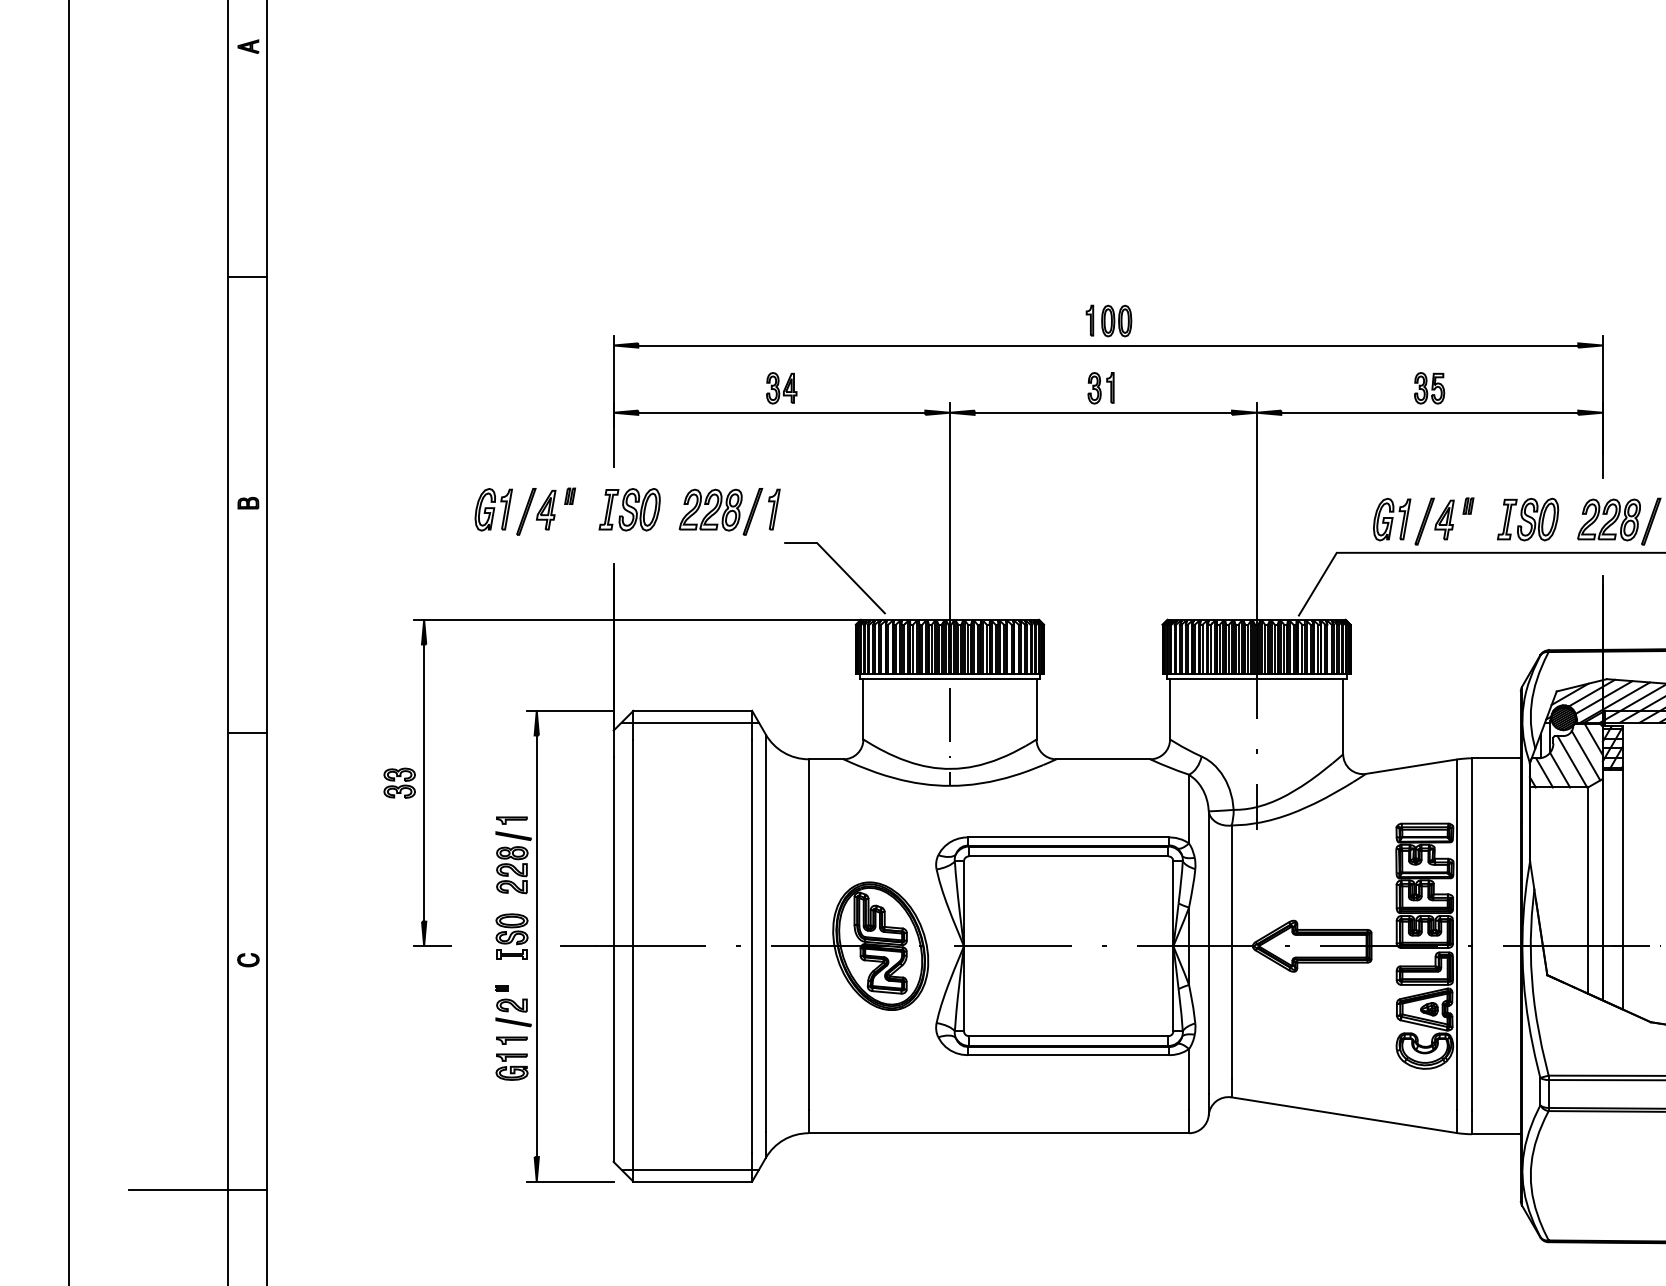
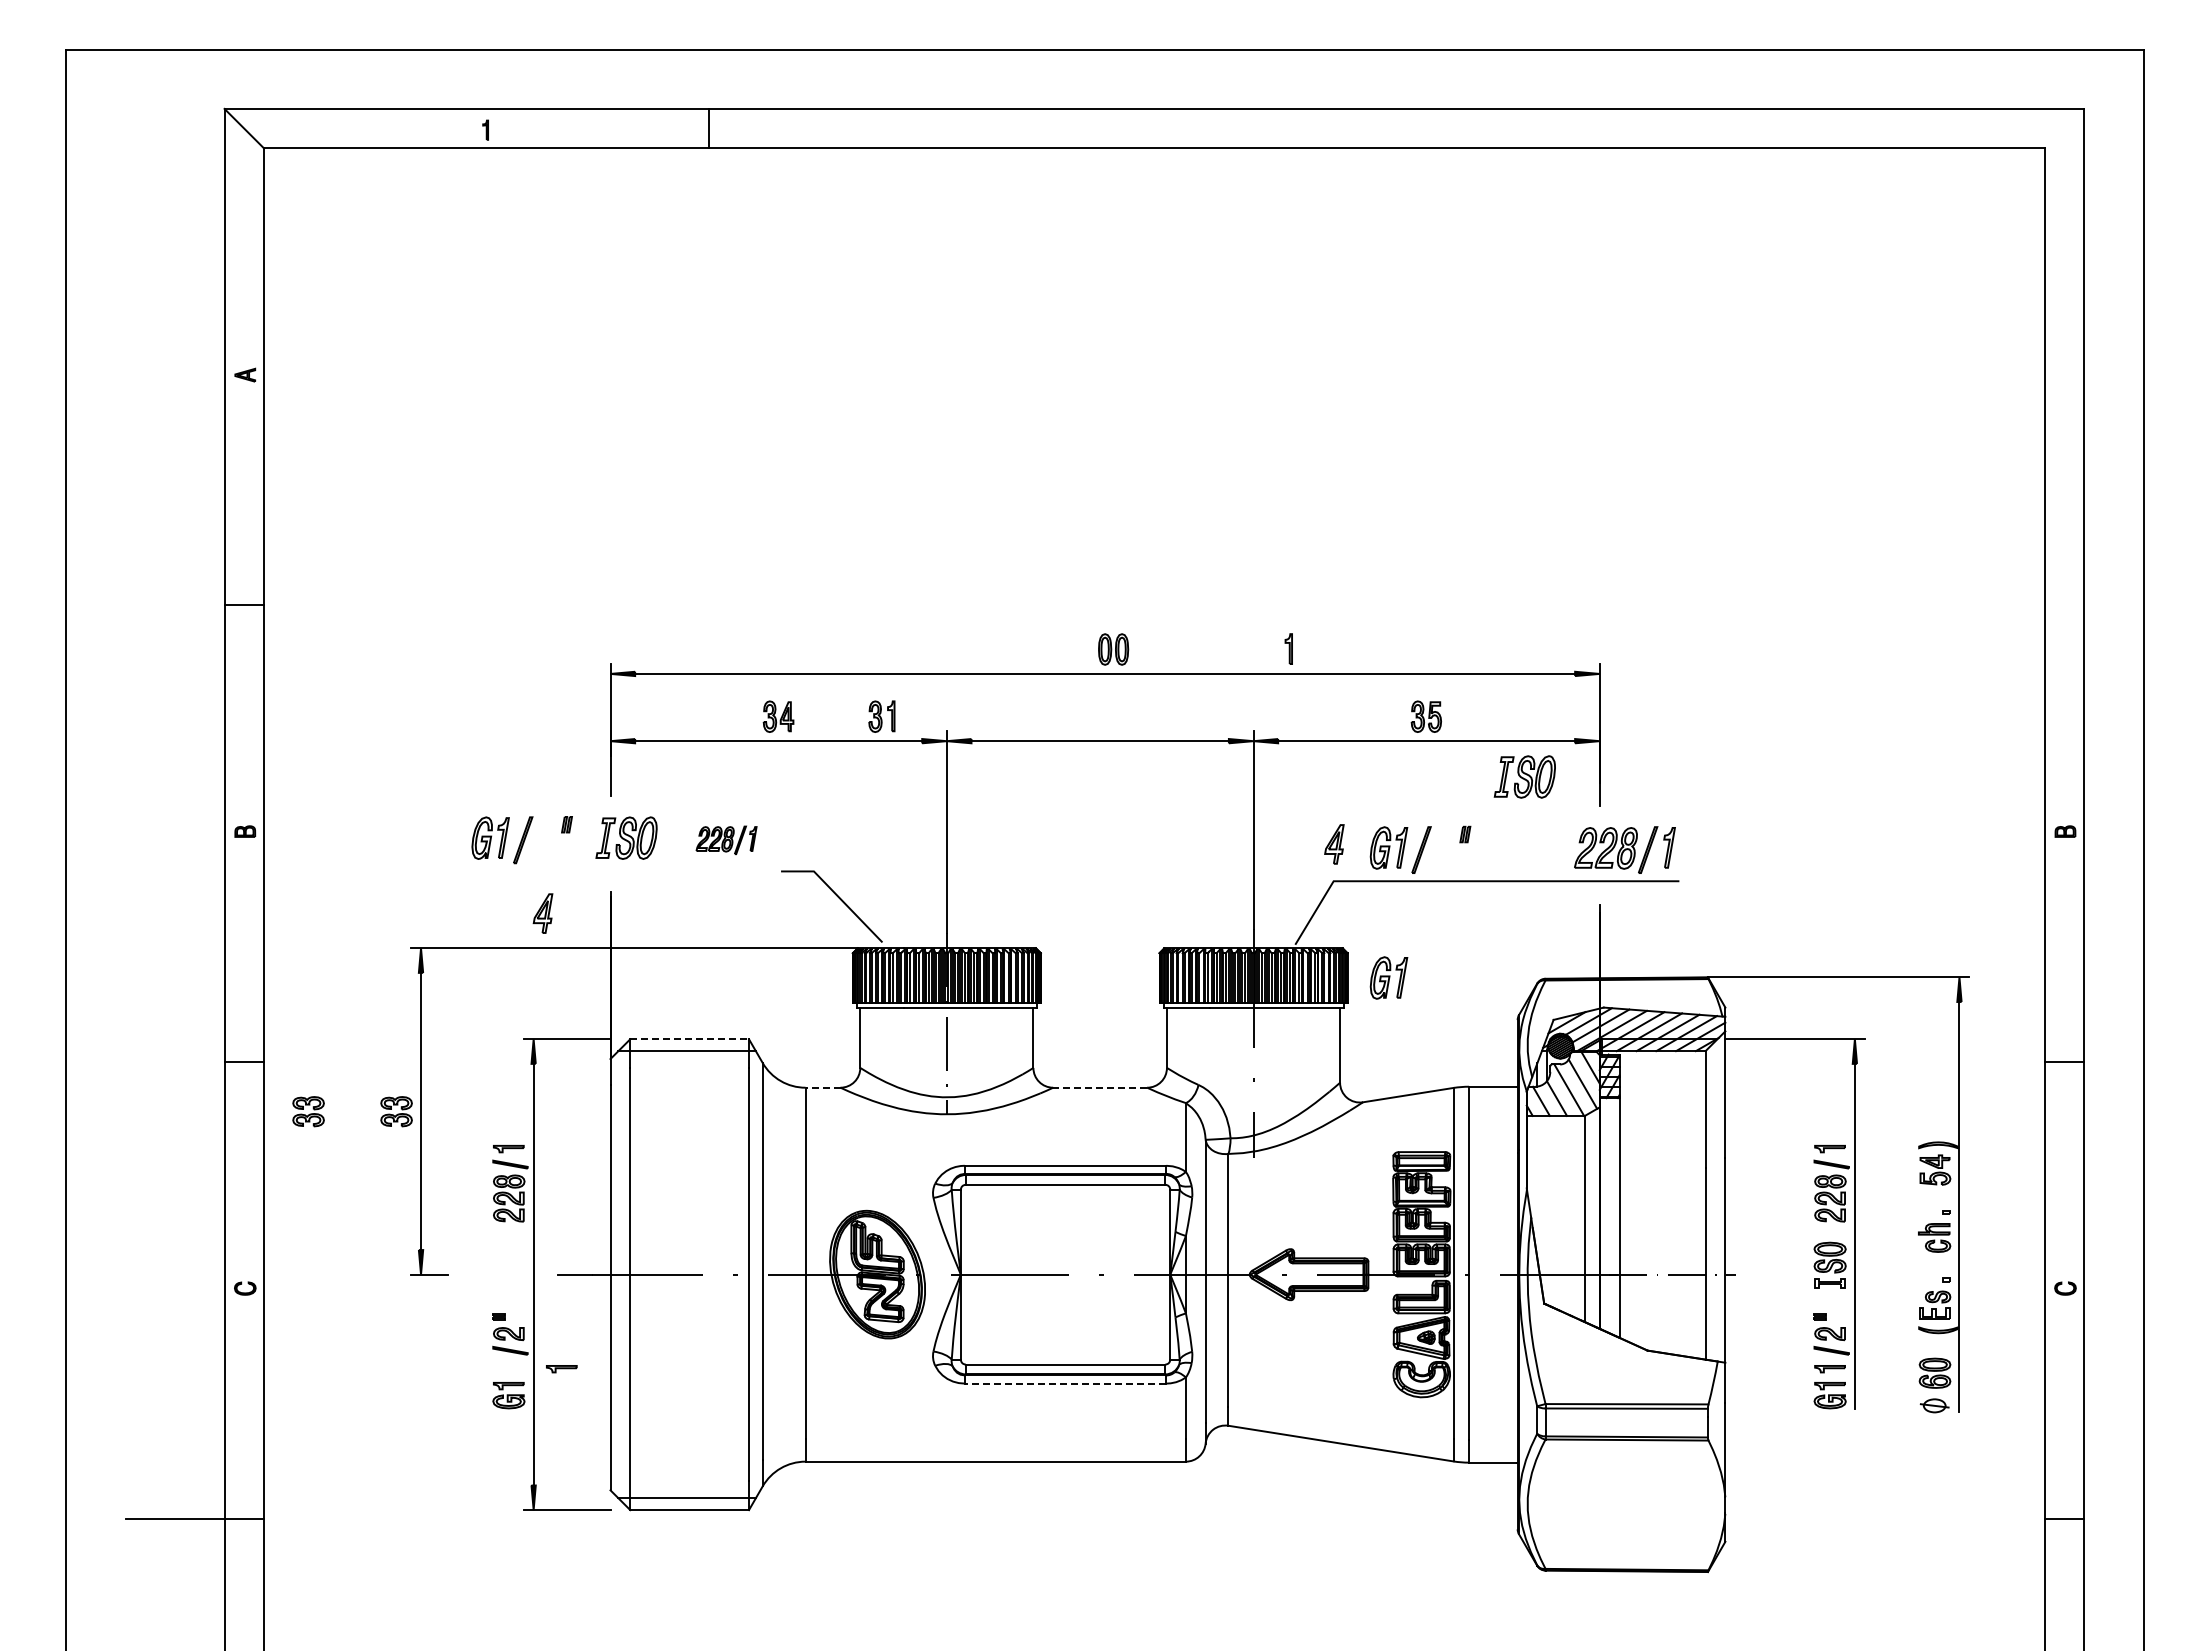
part: (1089, 320) -> (1288, 648), moved
part: (1100, 388) -> (881, 716), moved
part: (545, 510) -> (542, 913), moved
part: (729, 512) -> (726, 840), size x0.6
part: (1527, 519) -> (1524, 776), moved
part: (1444, 520) -> (1334, 844), moved
part: (1391, 649) -> (1388, 977), added
line: (693, 711) -> (690, 1039), solid -> dashed
line: (825, 759) -> (822, 1087), solid -> dashed
line: (1103, 759) -> (1100, 1087), solid -> dashed
part: (311, 783) -> (308, 1111), added
part: (511, 936) -> (508, 1264), removed
part: (511, 1041) -> (561, 1369), moved
line: (1068, 1055) -> (1065, 1383), solid -> dashed

